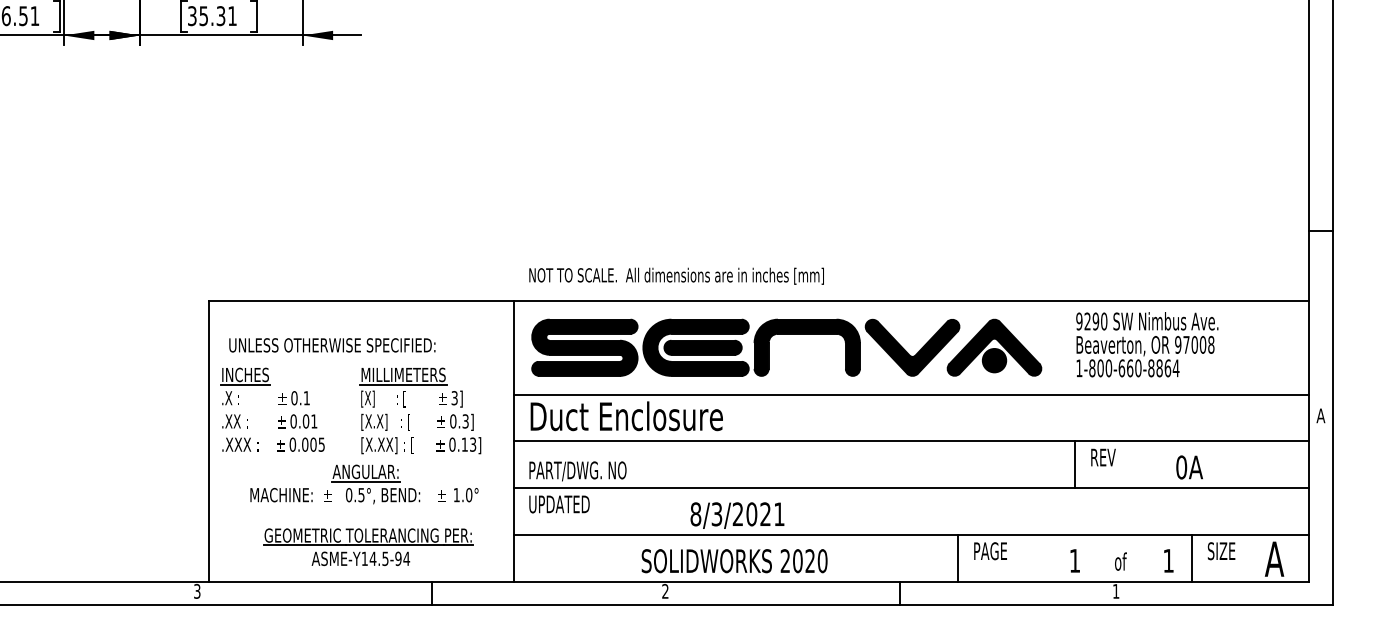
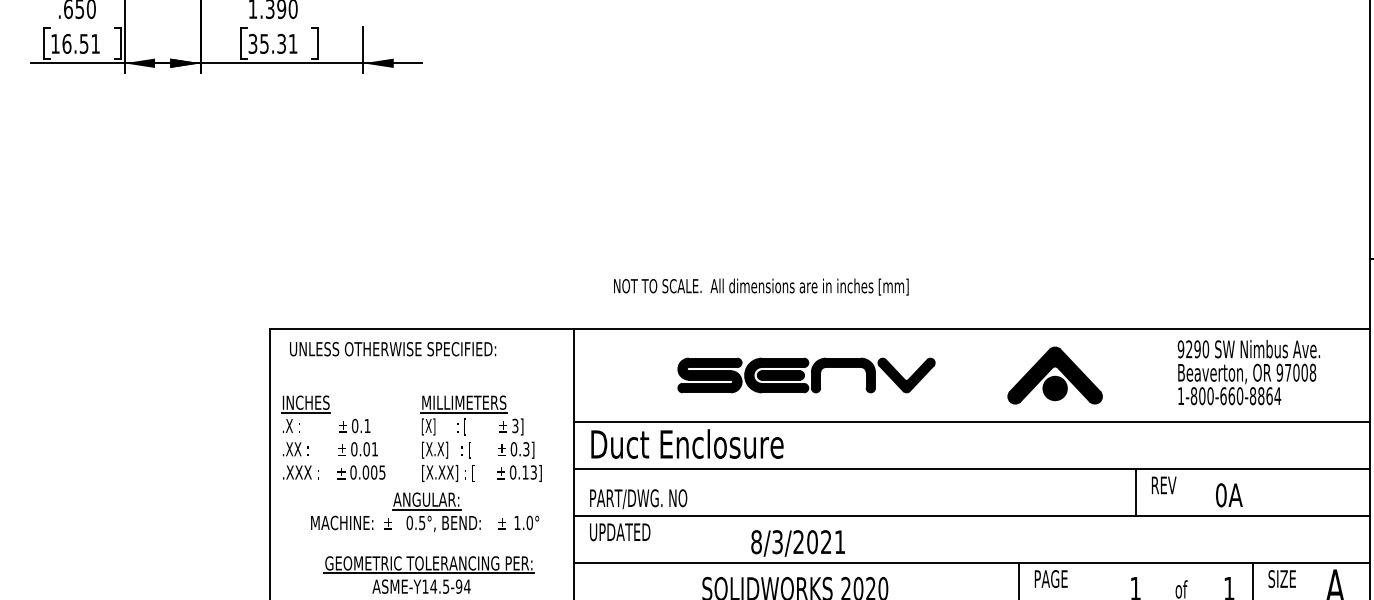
text: (676, 275) -> (761, 286), moved
text: (1147, 344) -> (1249, 372), moved
text: (332, 345) -> (393, 349), moved
part: (745, 347) -> (806, 375), size x0.6
text: (1189, 467) -> (1229, 495), moved

